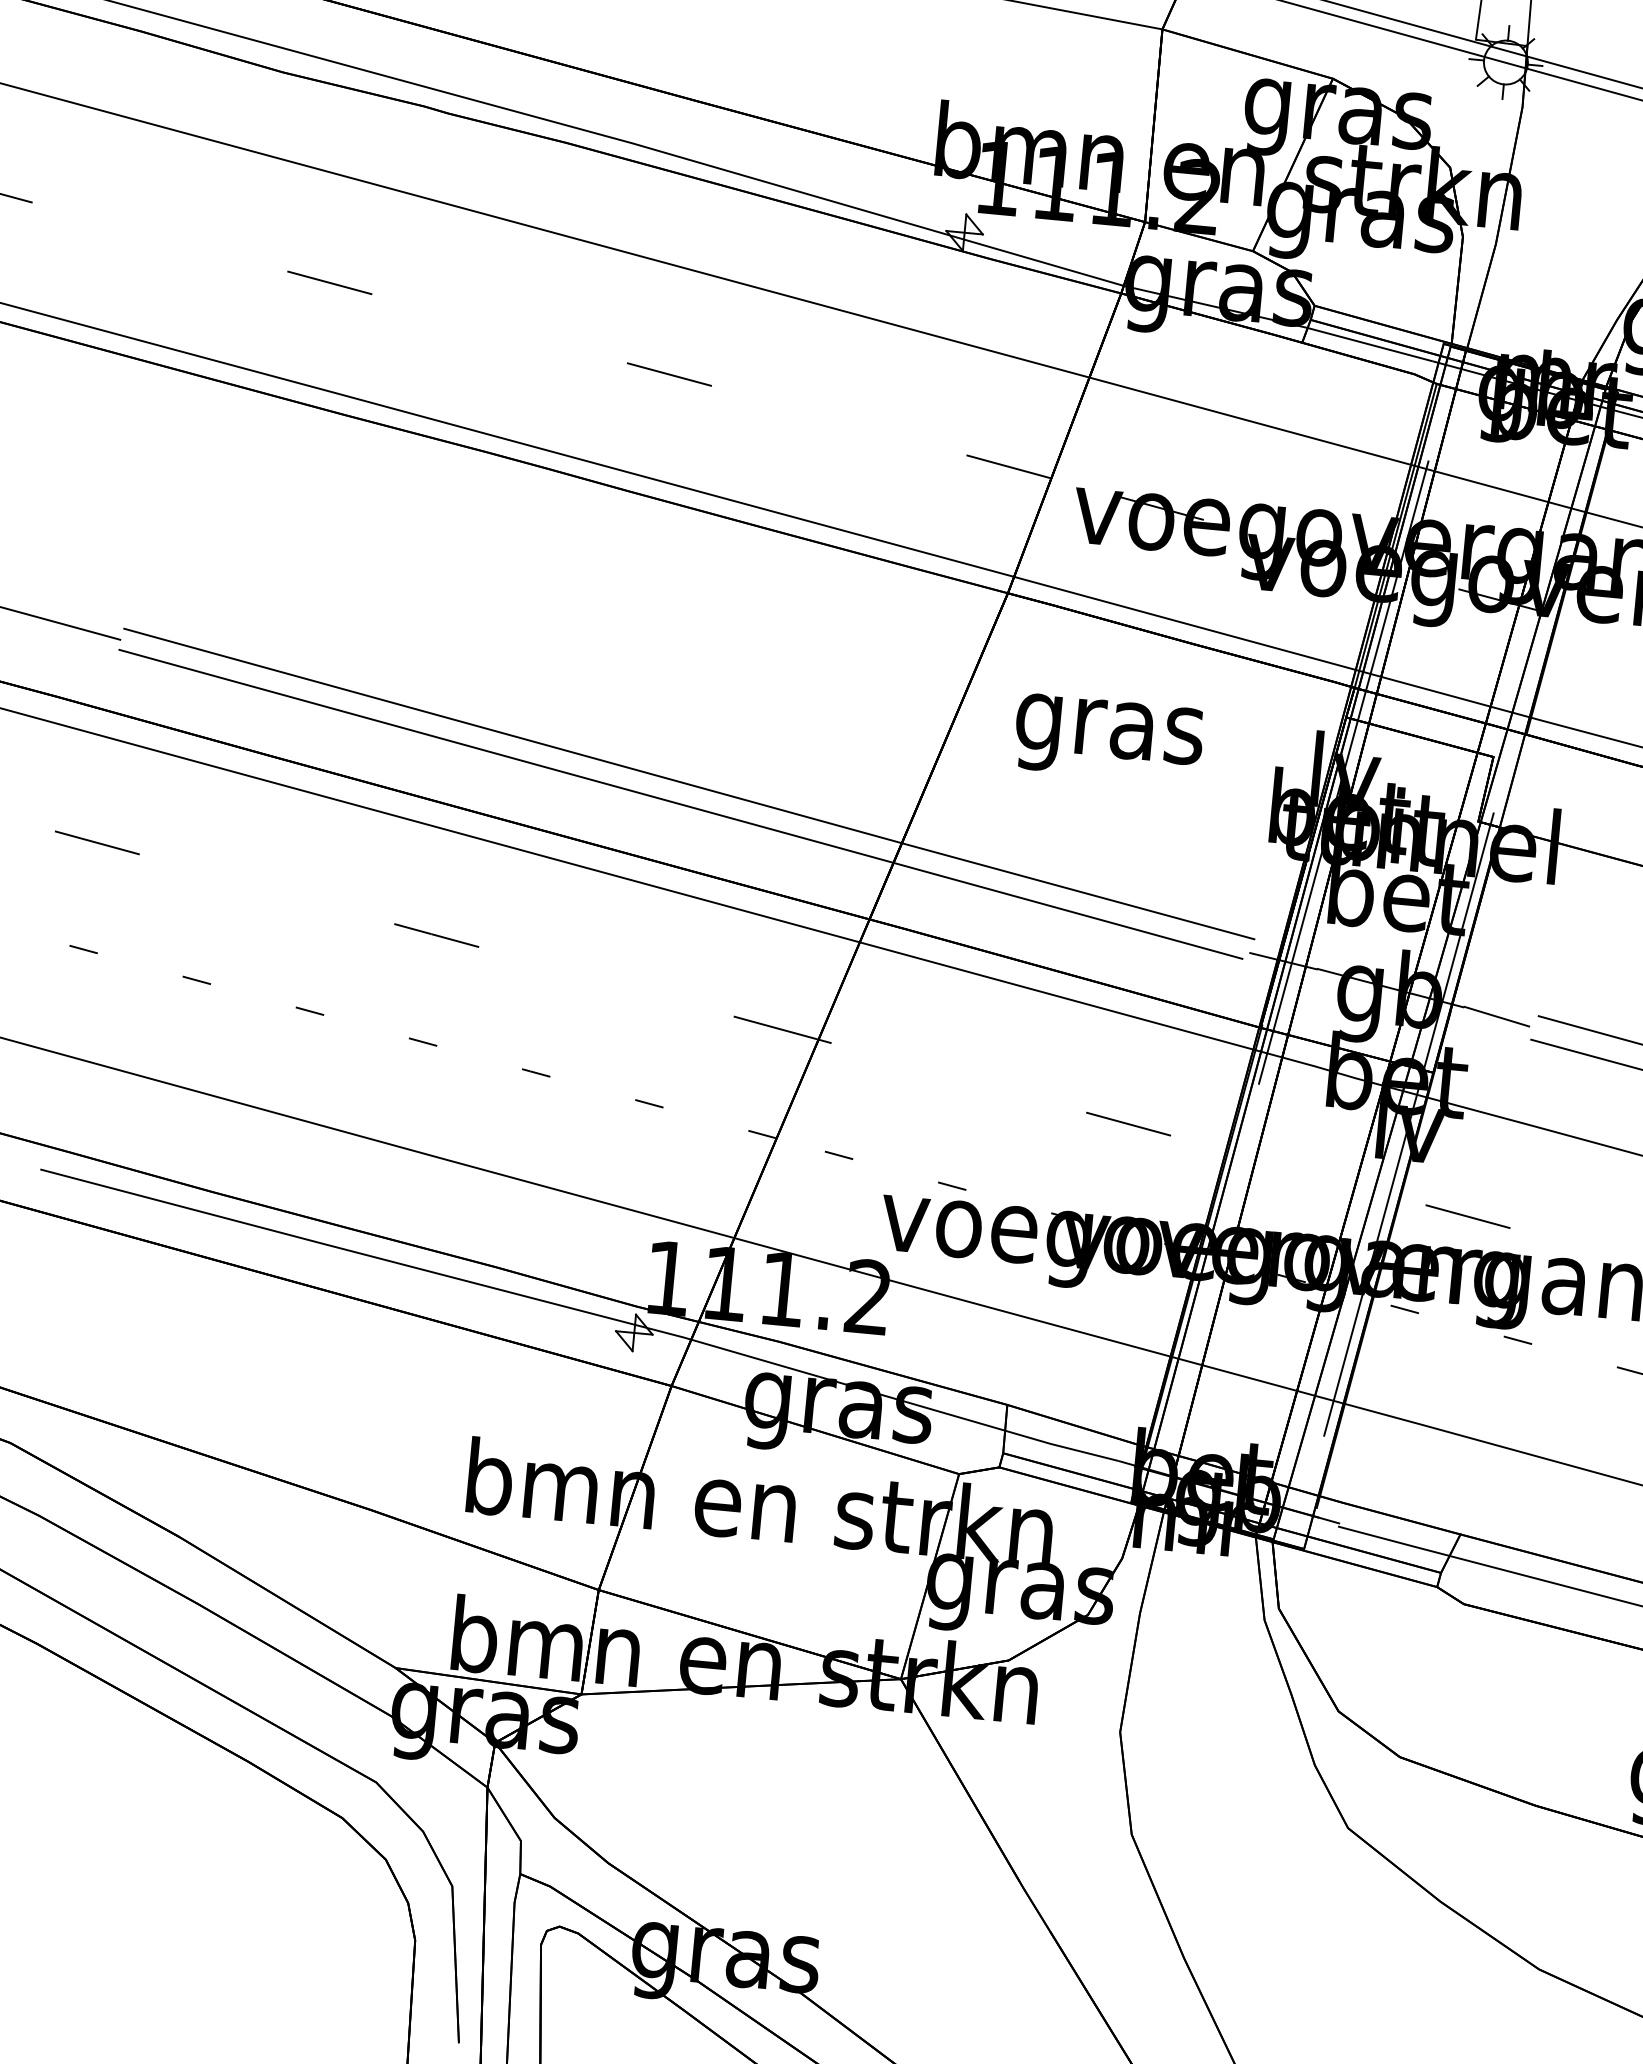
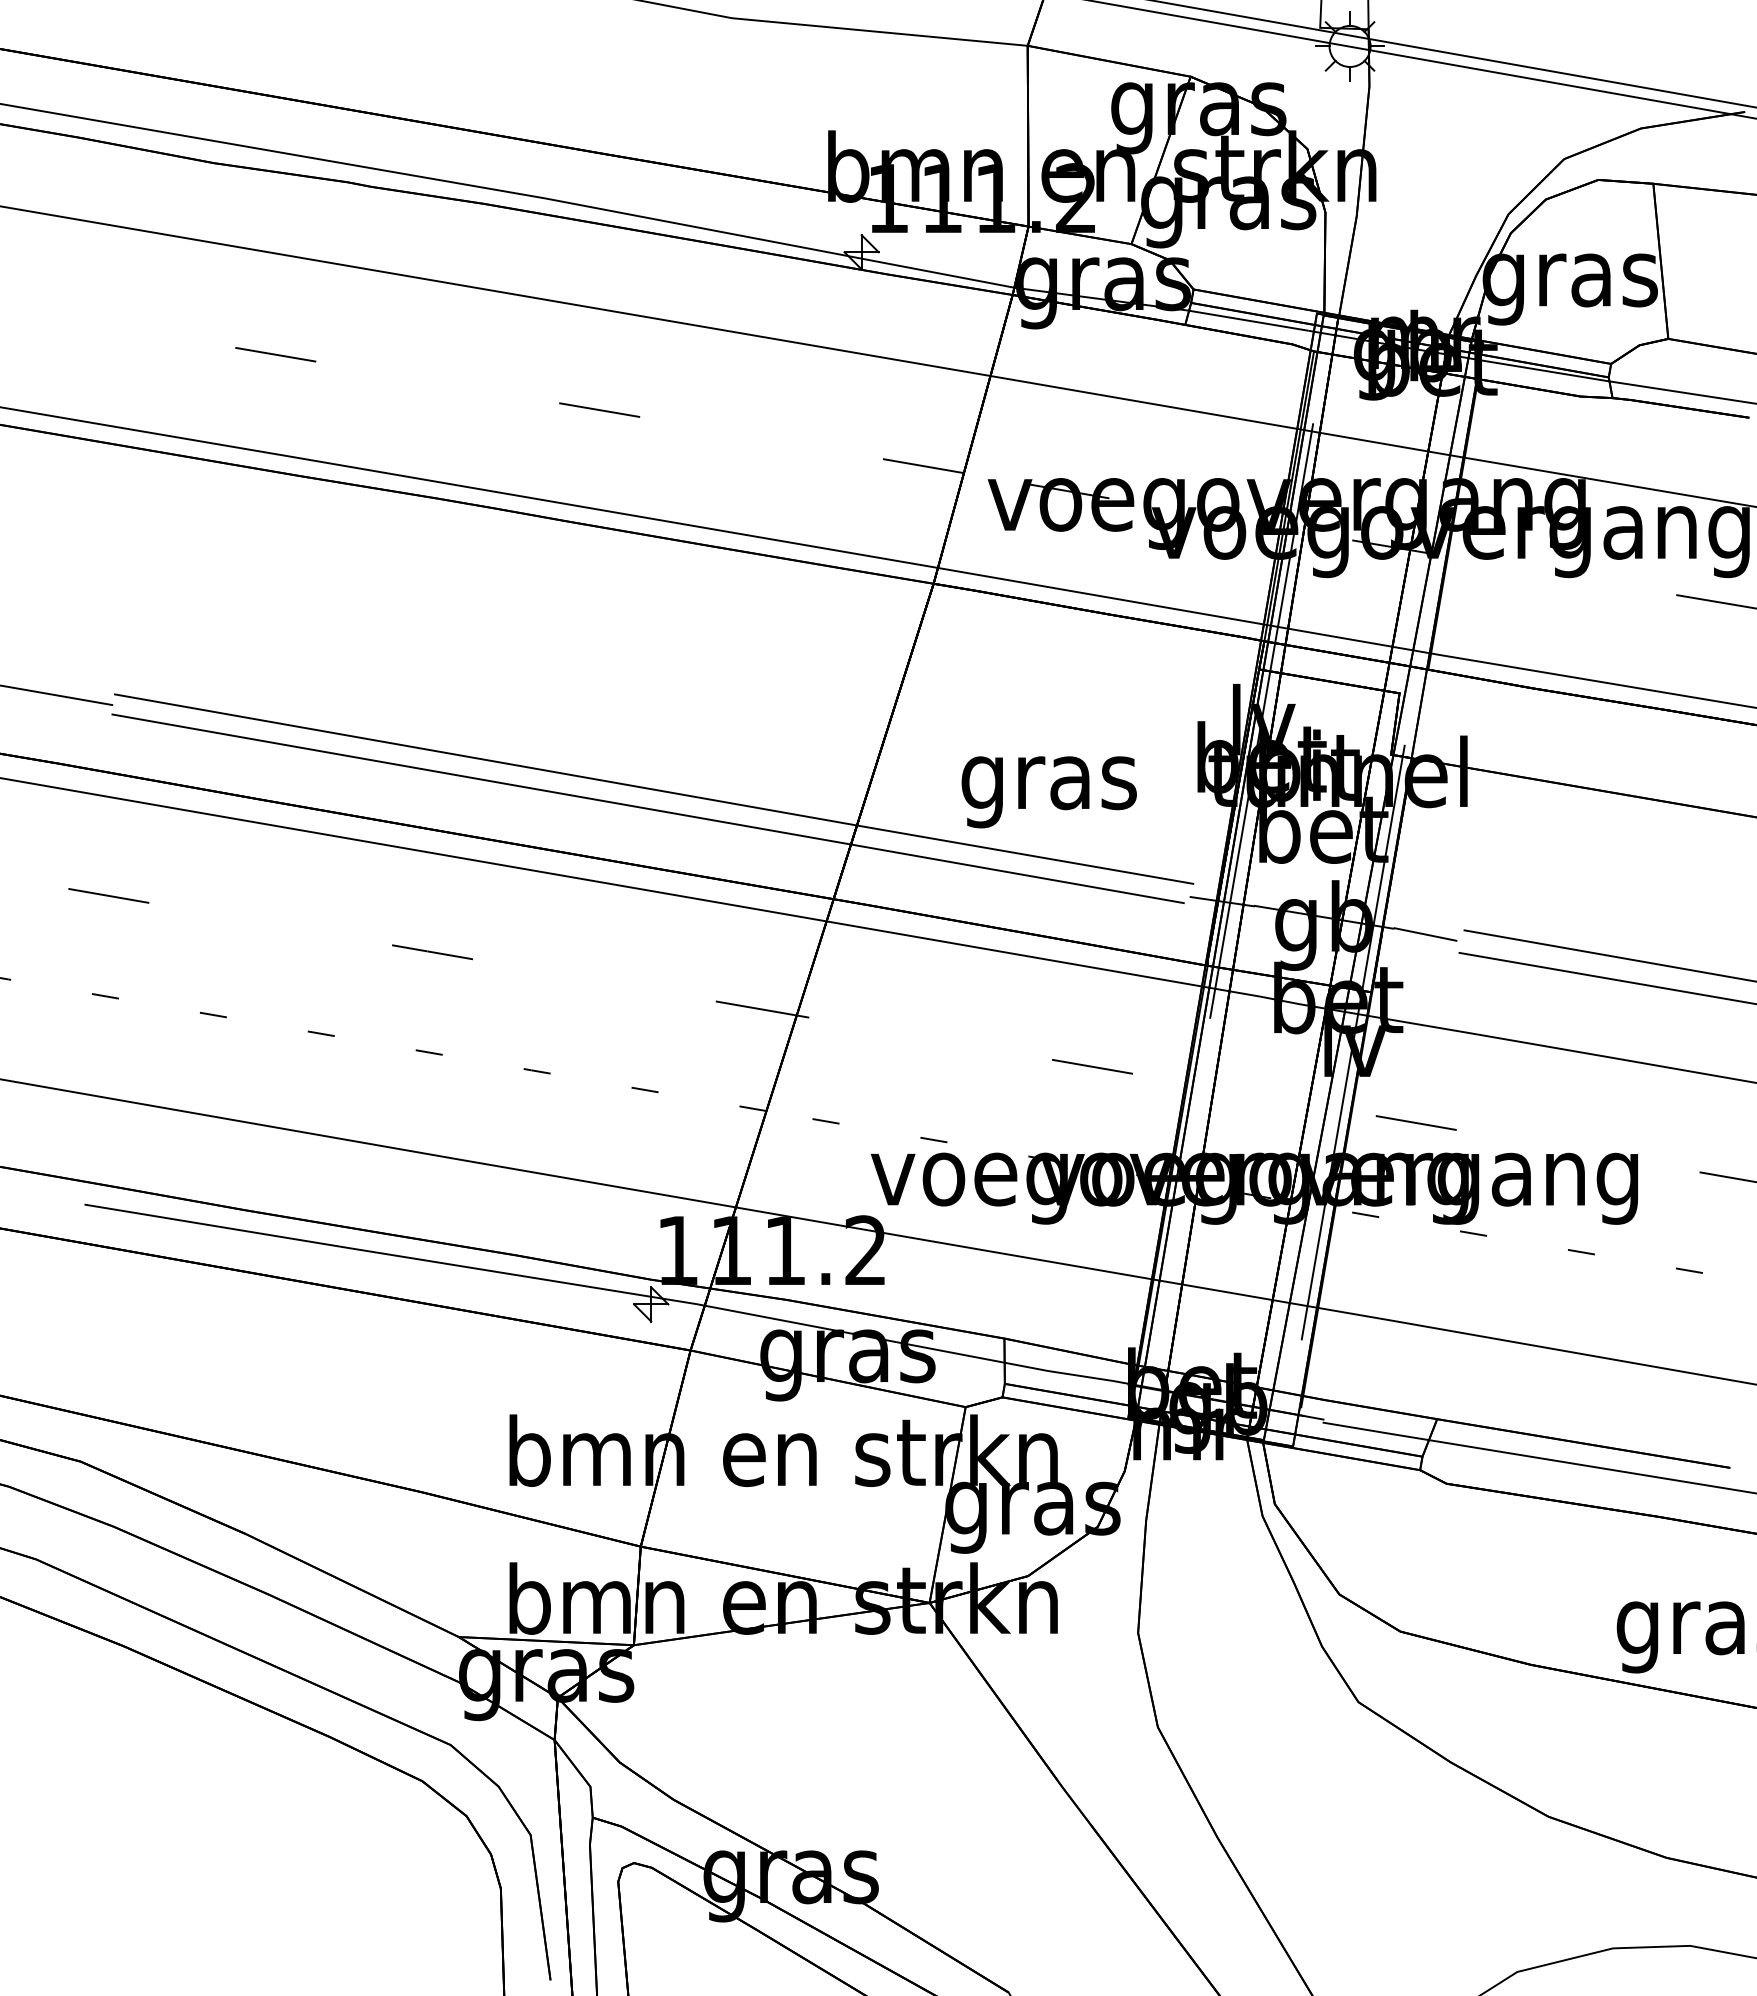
text: (1107, 739) -> (1048, 792), moved

